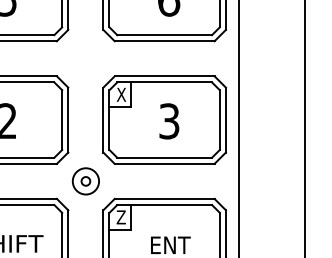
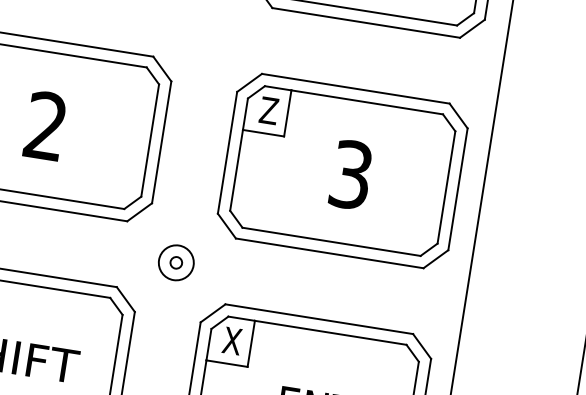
text: (120, 94) -> (267, 109), X -> Z
part: (85, 181) -> (175, 262), size x0.7
text: (120, 217) -> (230, 340), Z -> X

